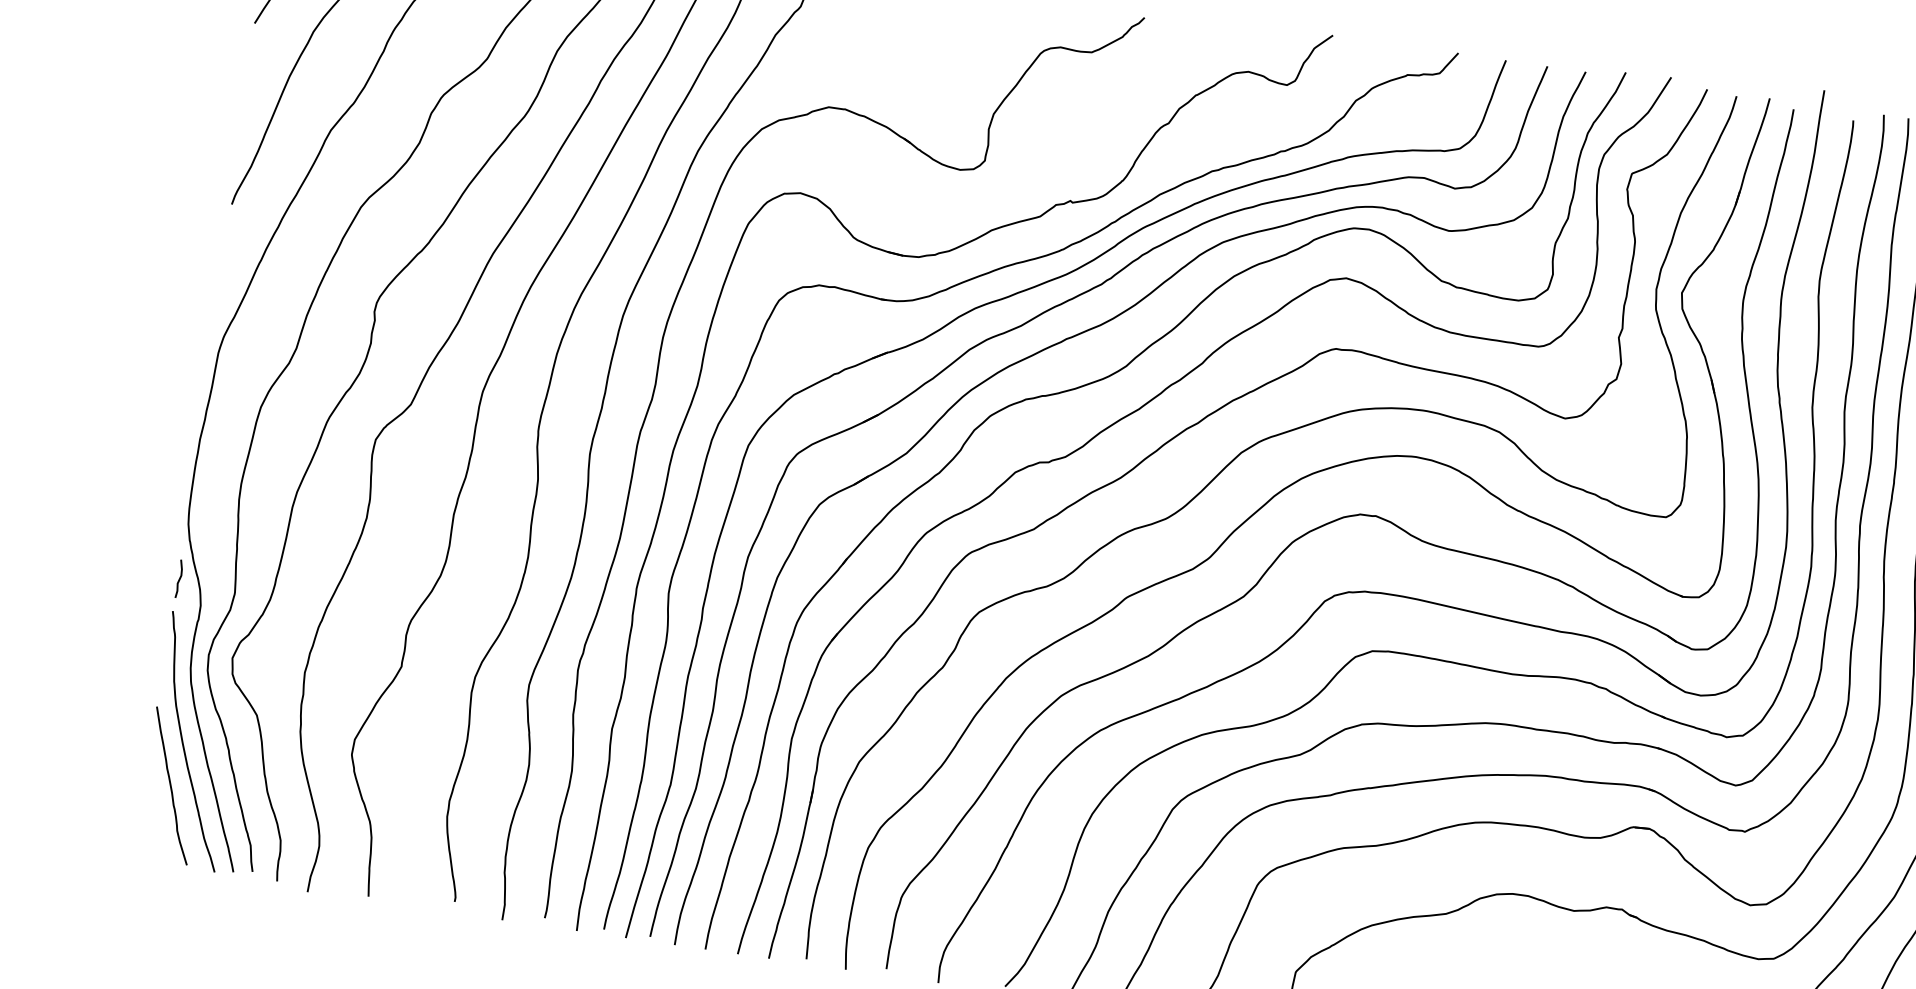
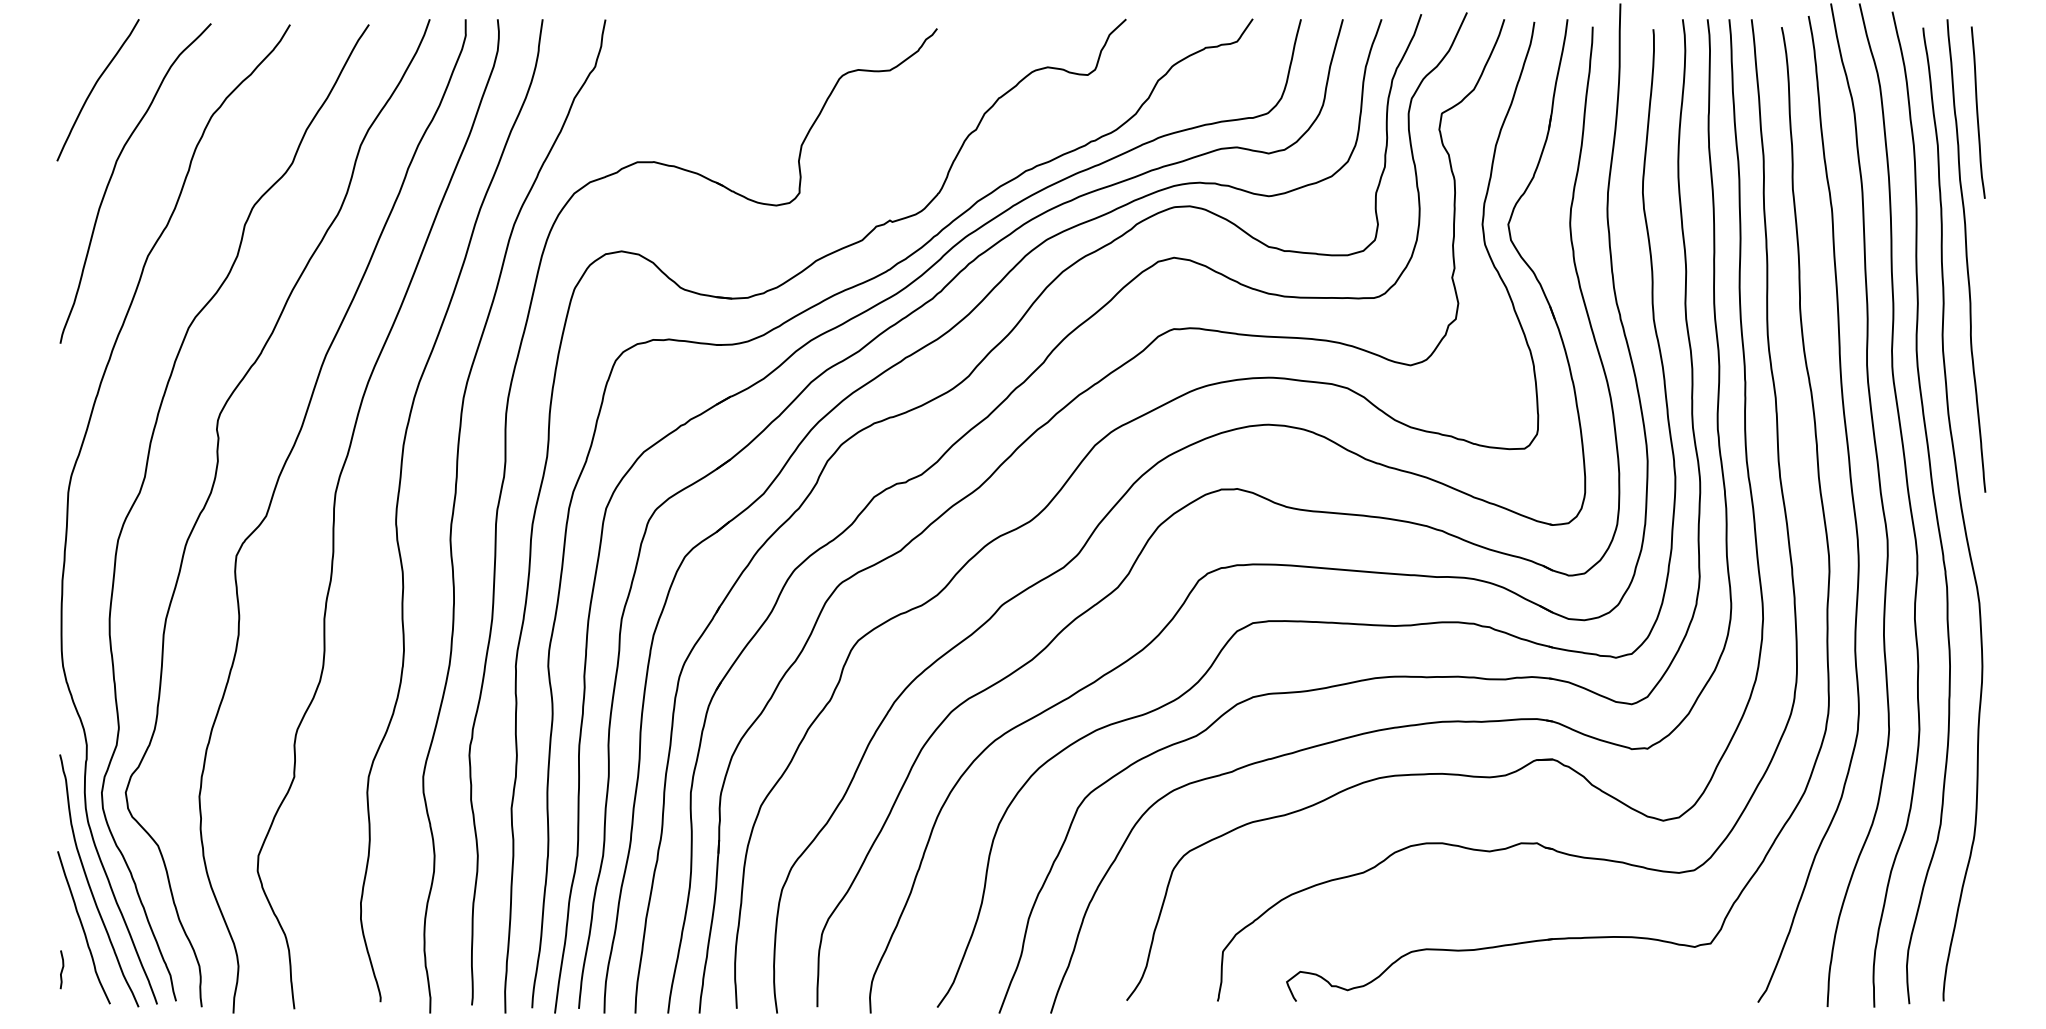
curve: (179, 578) -> (61, 969), moved

